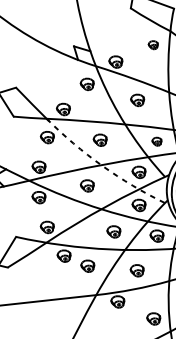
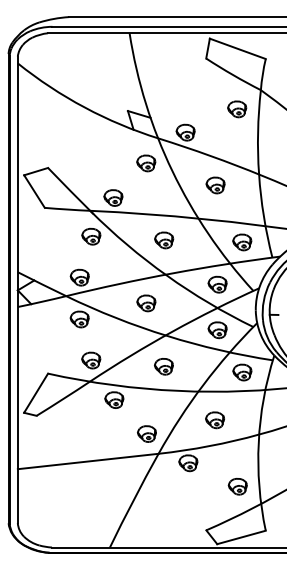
part: (153, 45) -> (237, 109), size x1.43
part: (157, 141) -> (242, 242), size x1.43
arc: (102, 165) -> (166, 275), dashed -> solid
part: (113, 231) -> (163, 366), moved
part: (87, 265) -> (146, 433), moved

